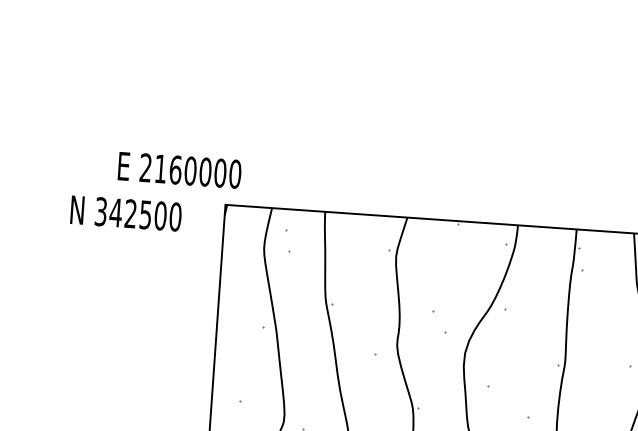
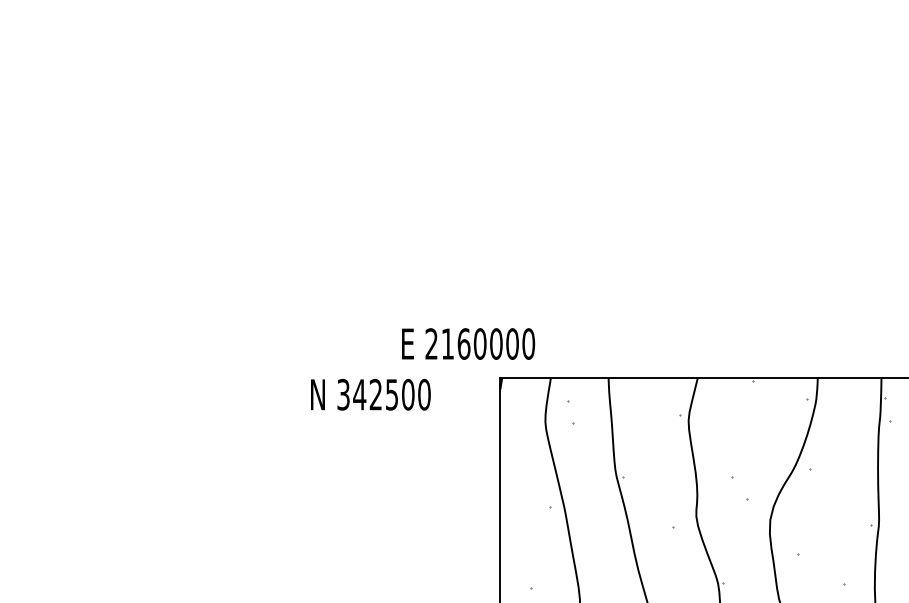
text: (179, 169) -> (468, 343), moved
text: (125, 213) -> (370, 394), moved

